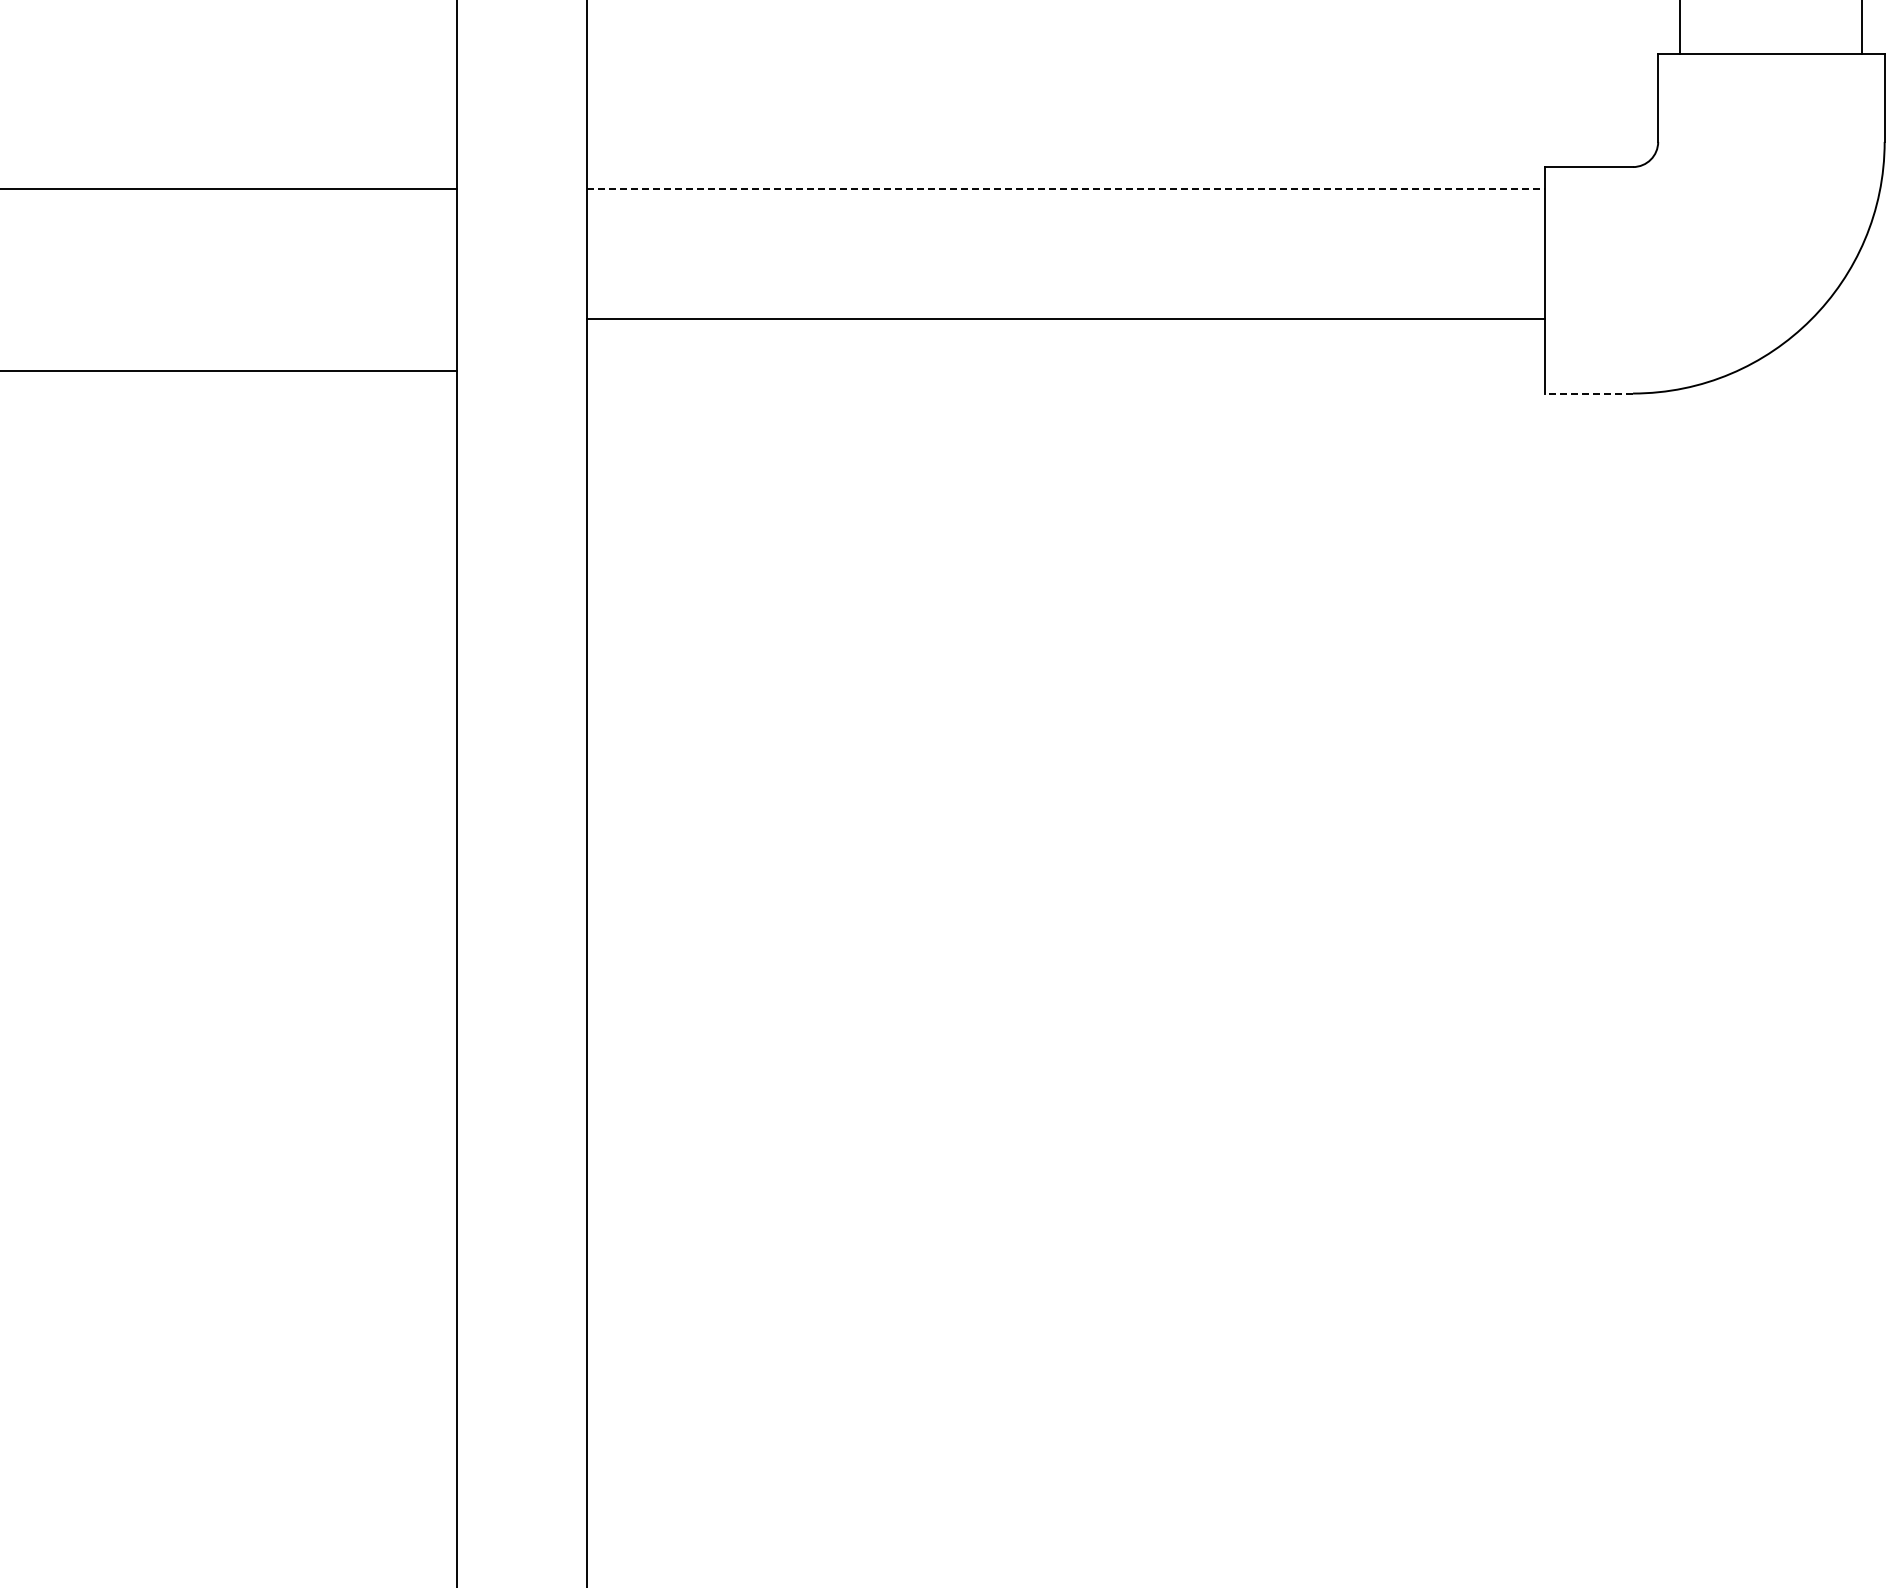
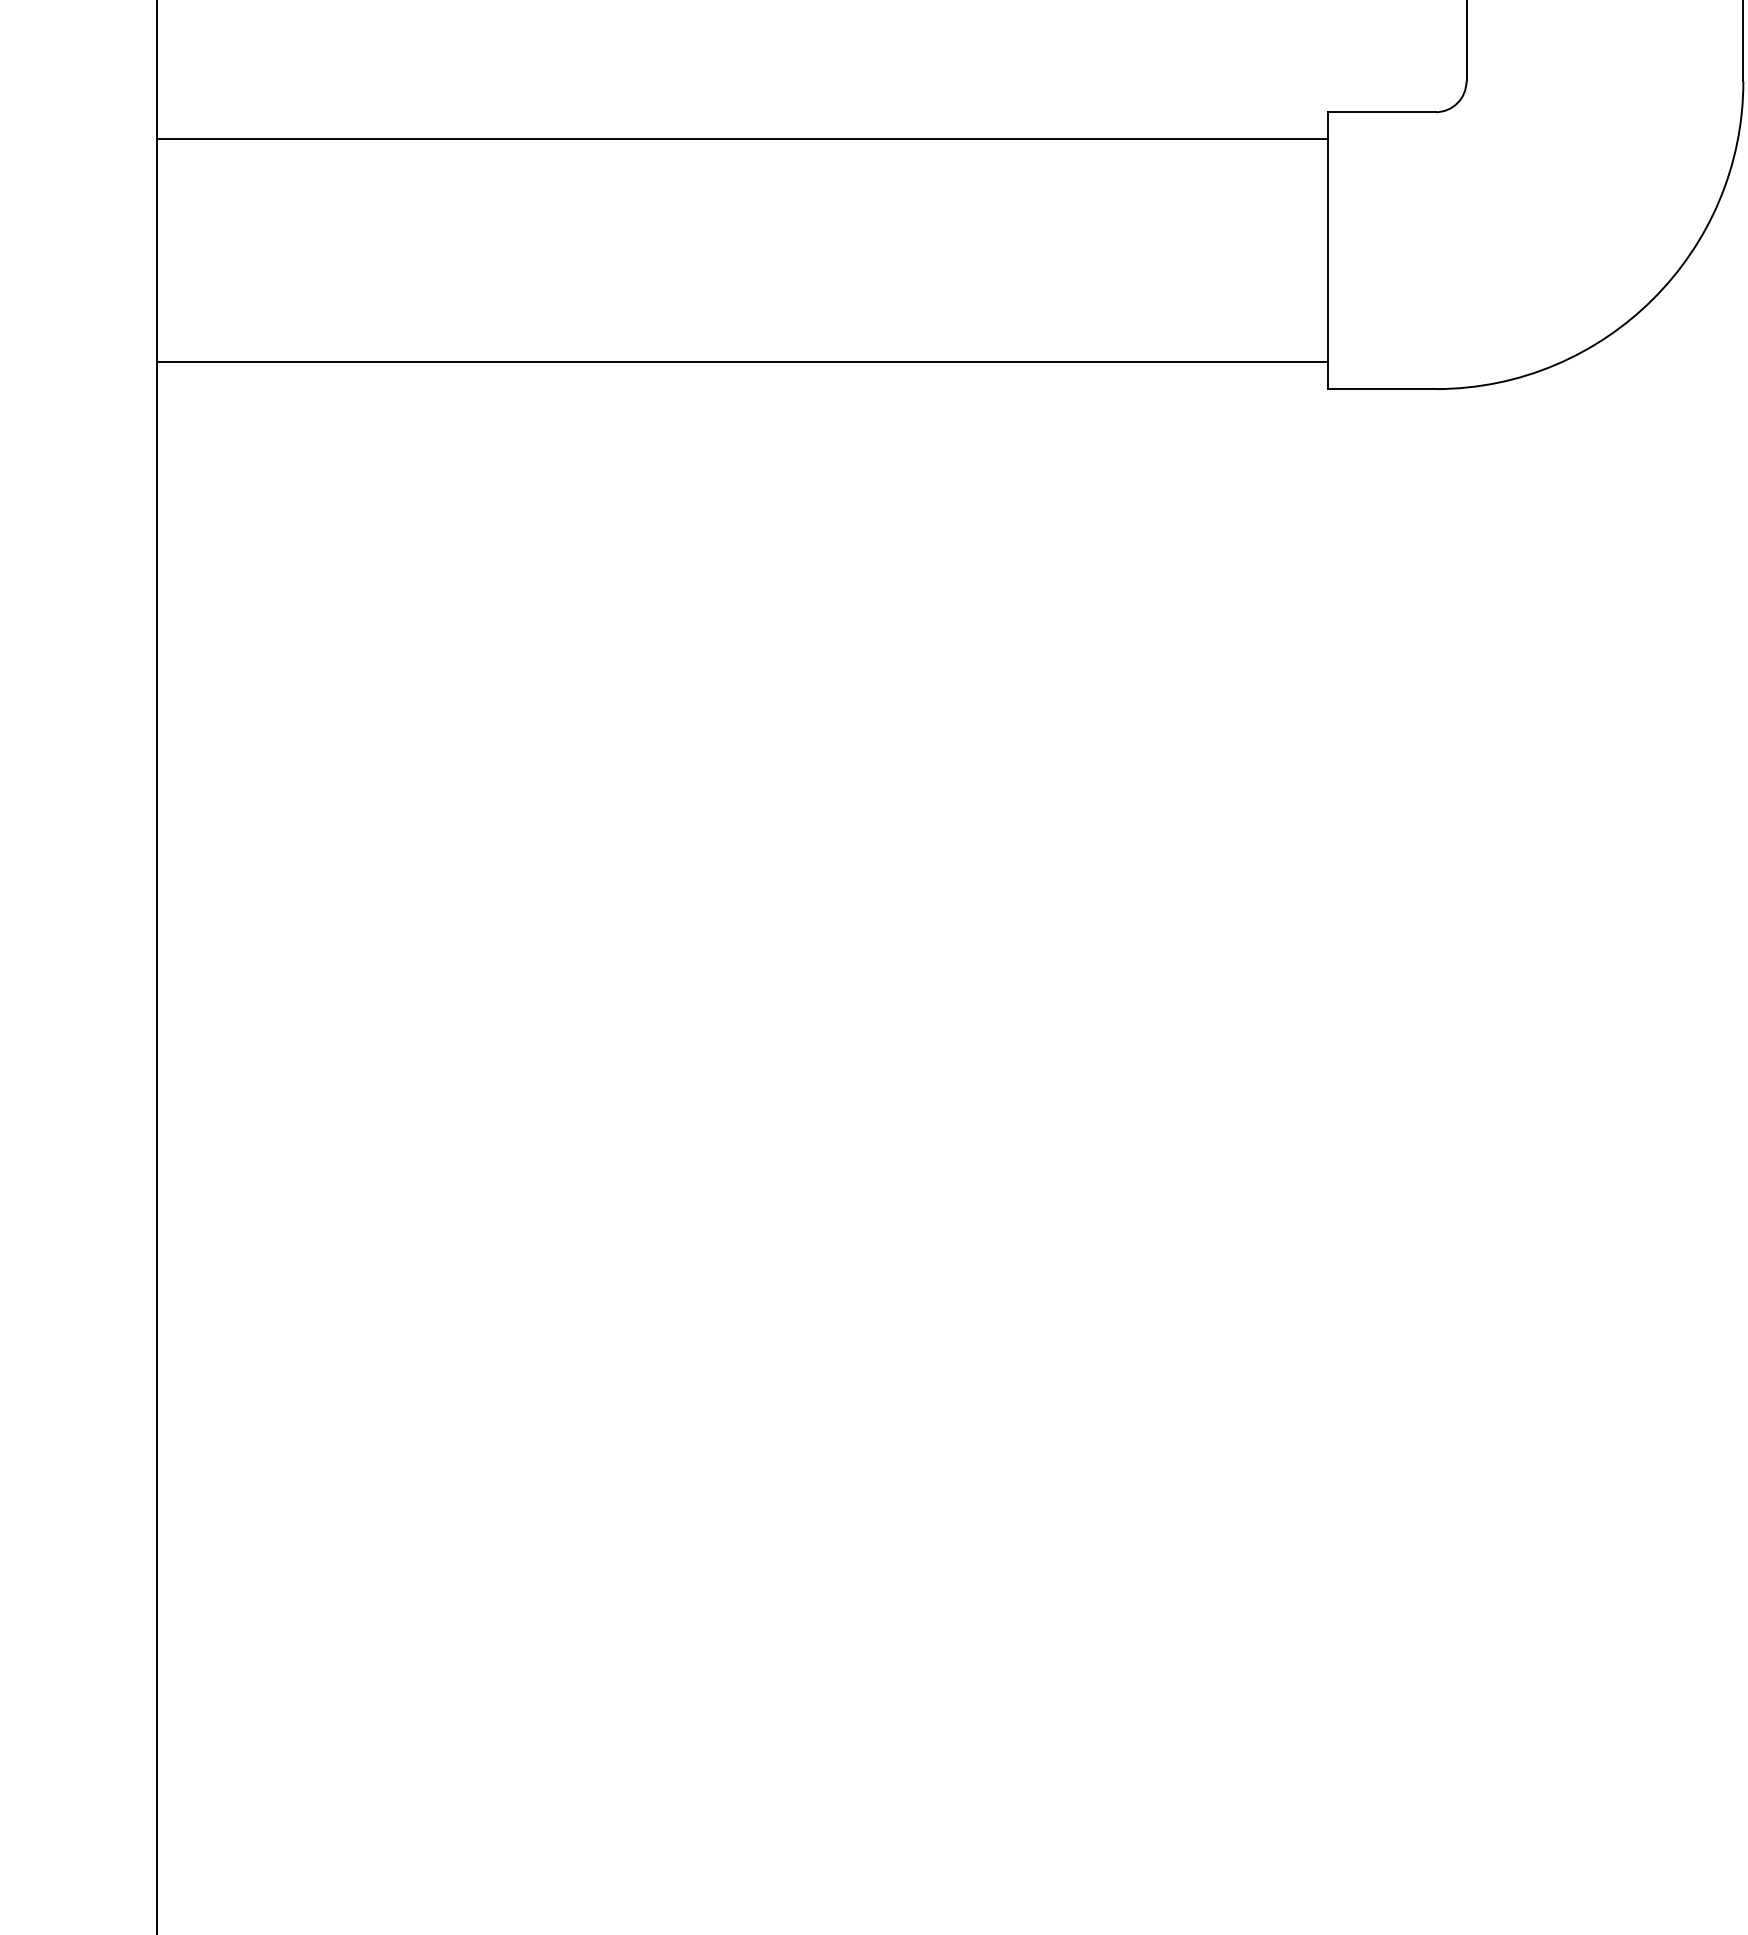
line: (1066, 189) -> (743, 139), dashed -> solid
line: (1065, 319) -> (741, 362), moved
line: (1588, 393) -> (1381, 389), dashed -> solid

